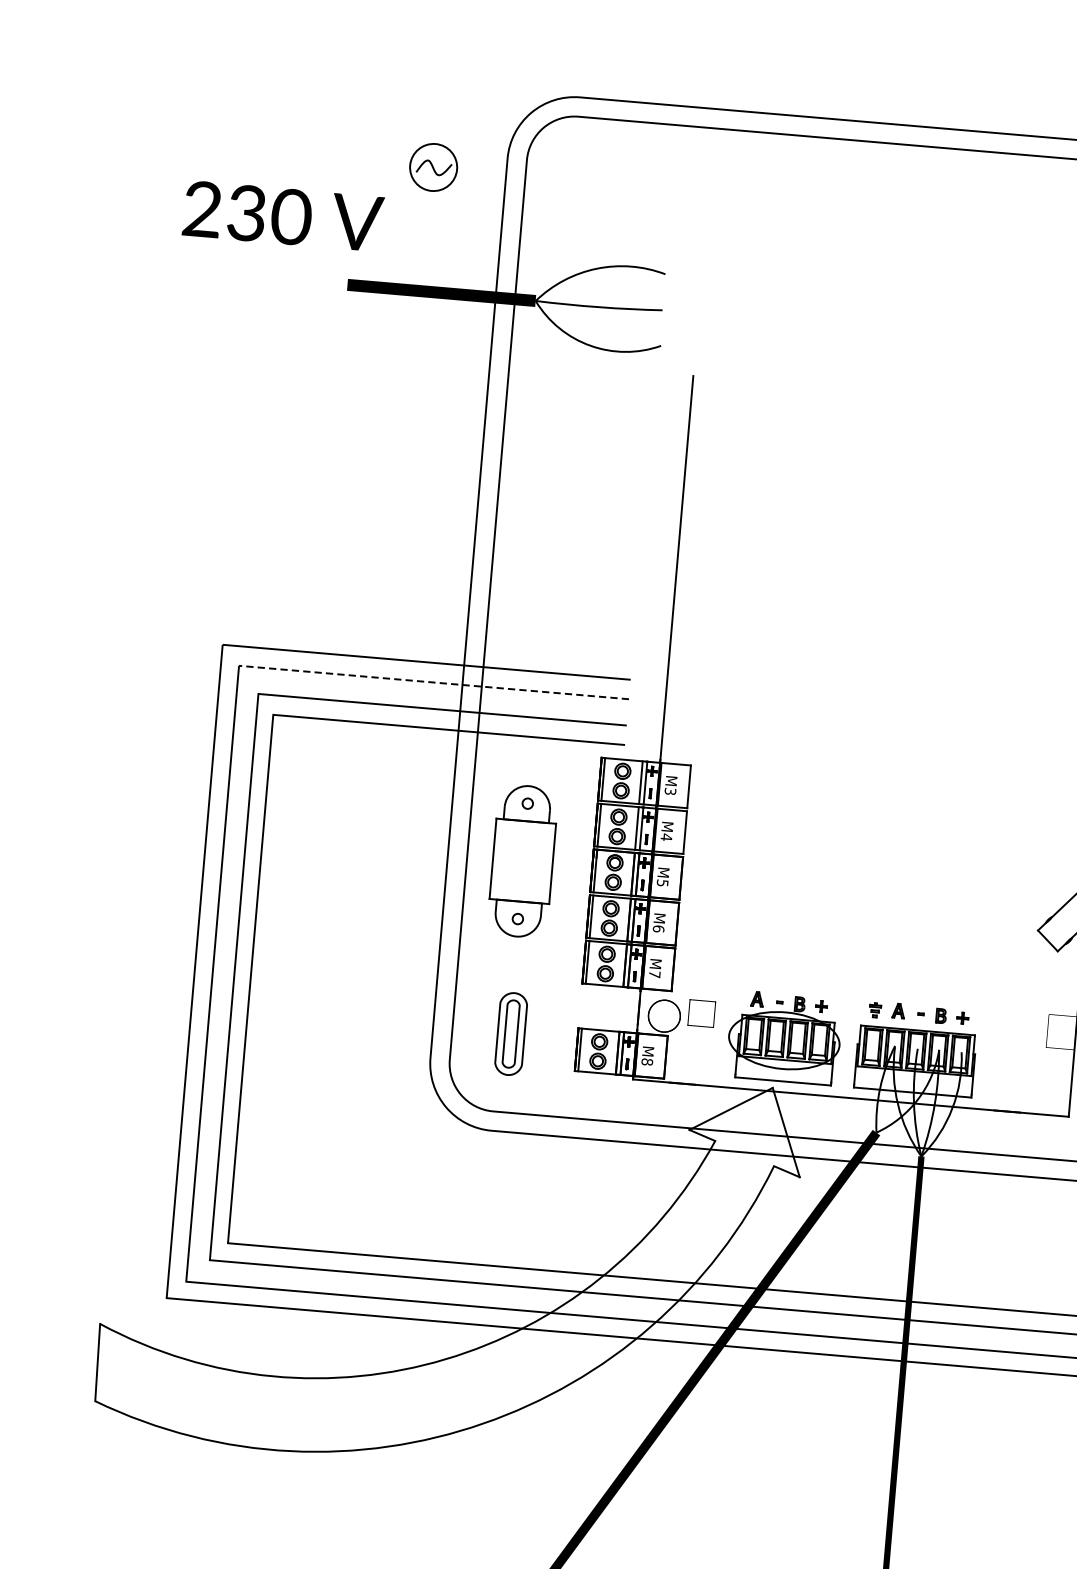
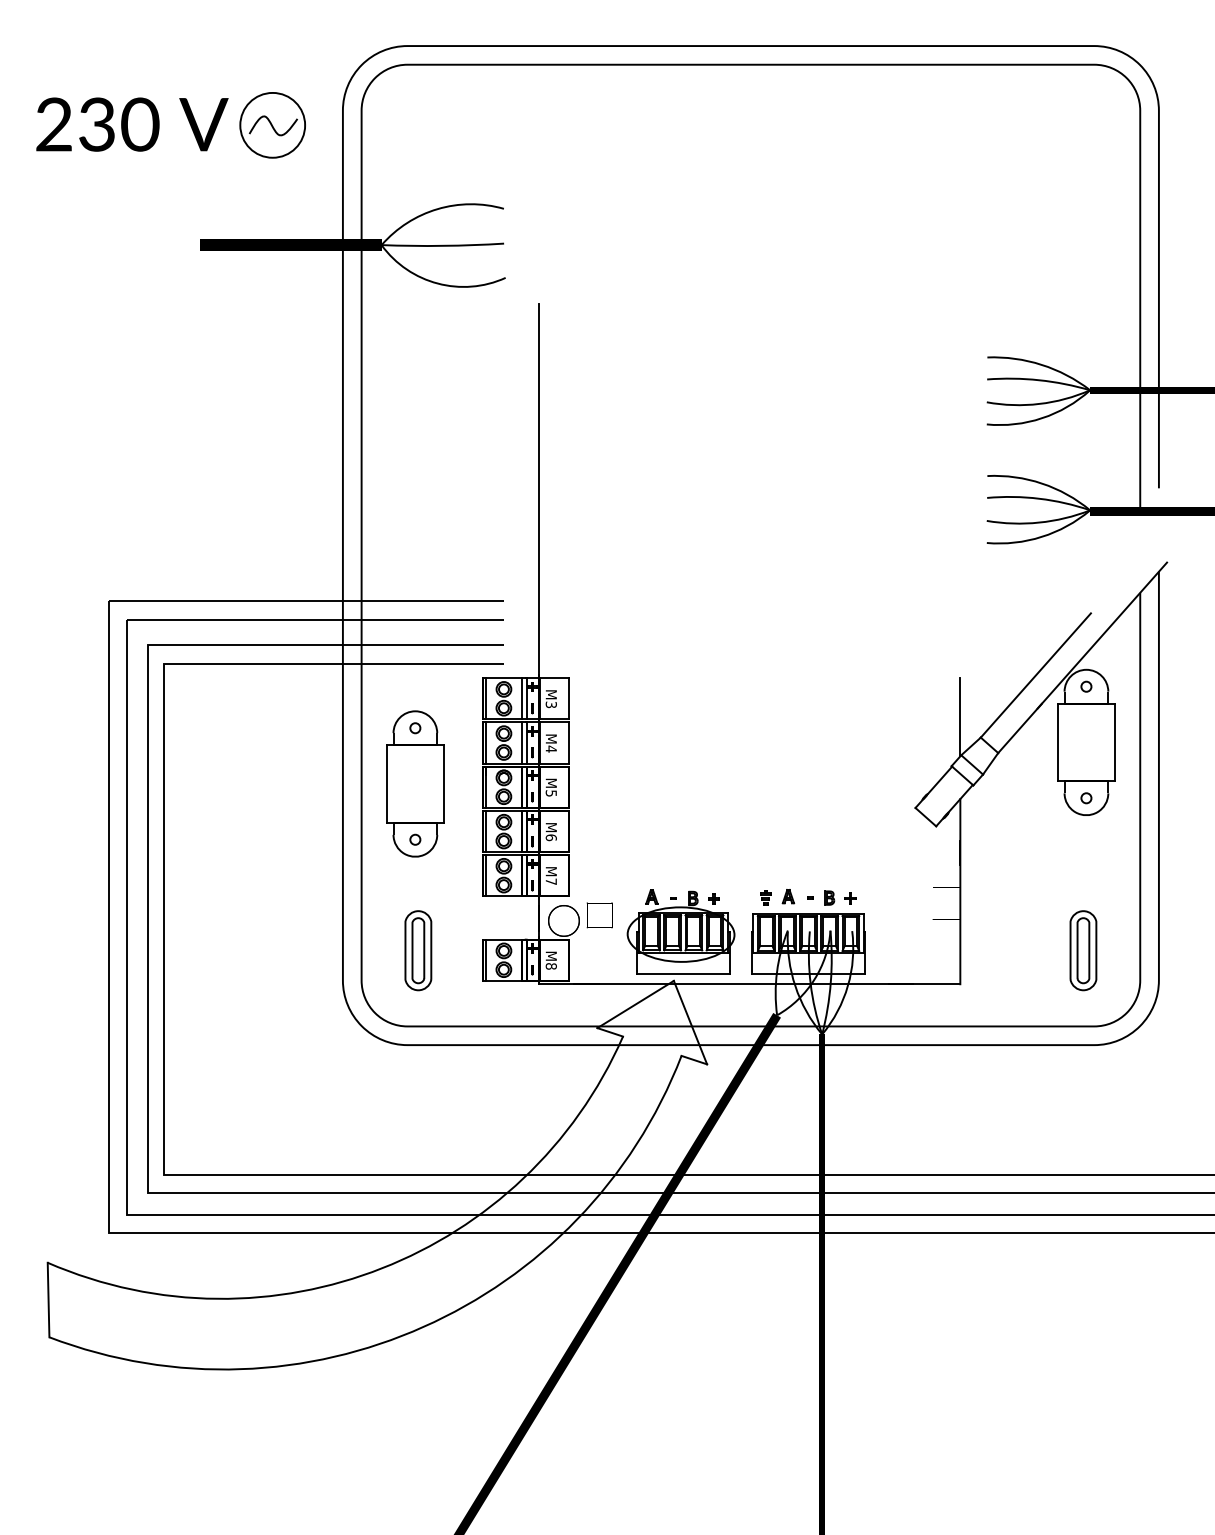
part: (433, 167) -> (272, 125), size x1.43
text: (283, 216) -> (132, 124), moved
line: (433, 682) -> (314, 619), dashed -> solid

